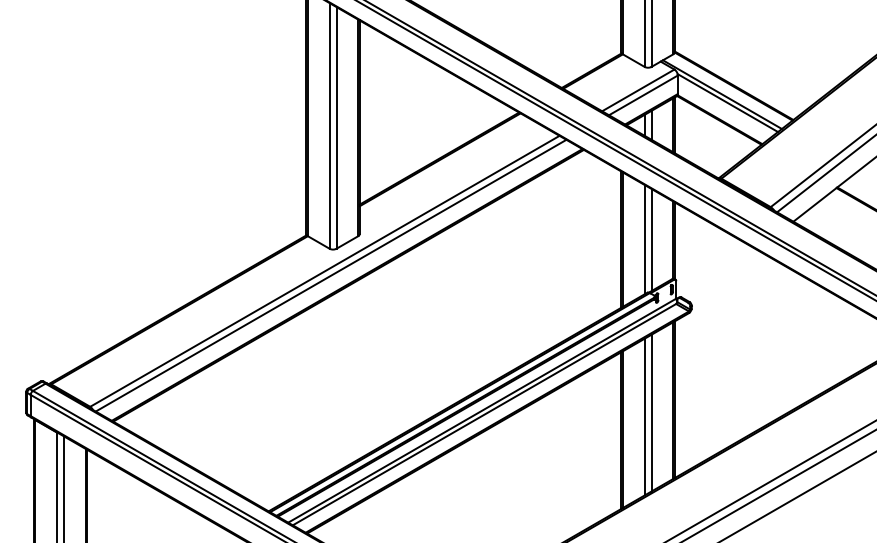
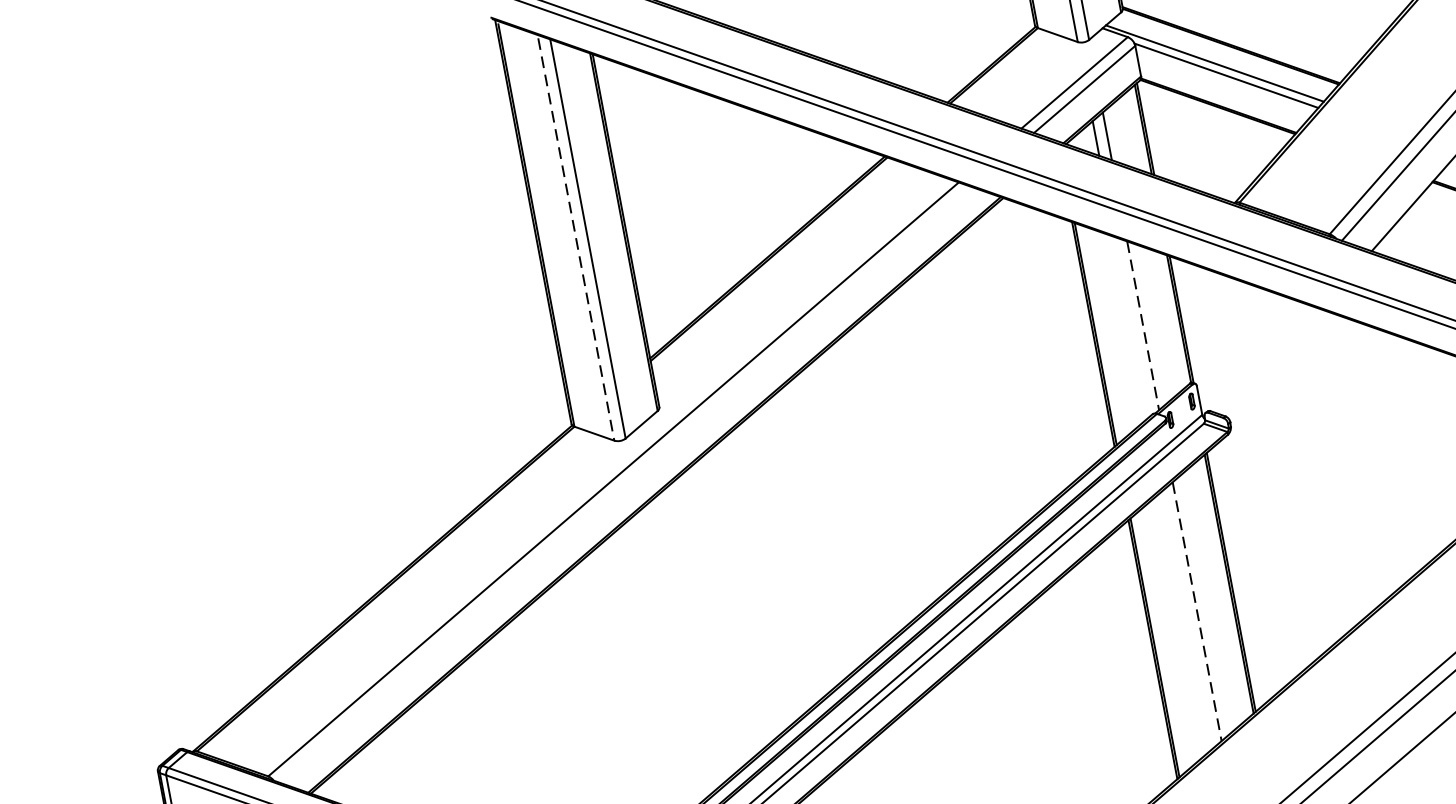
line: (329, 126) -> (575, 238), solid -> dashed
line: (644, 239) -> (1131, 327), removed
line: (651, 240) -> (1143, 326), solid -> dashed
line: (330, 275) -> (624, 484), removed
line: (651, 413) -> (1197, 612), solid -> dashed
line: (644, 416) -> (1186, 619), removed

